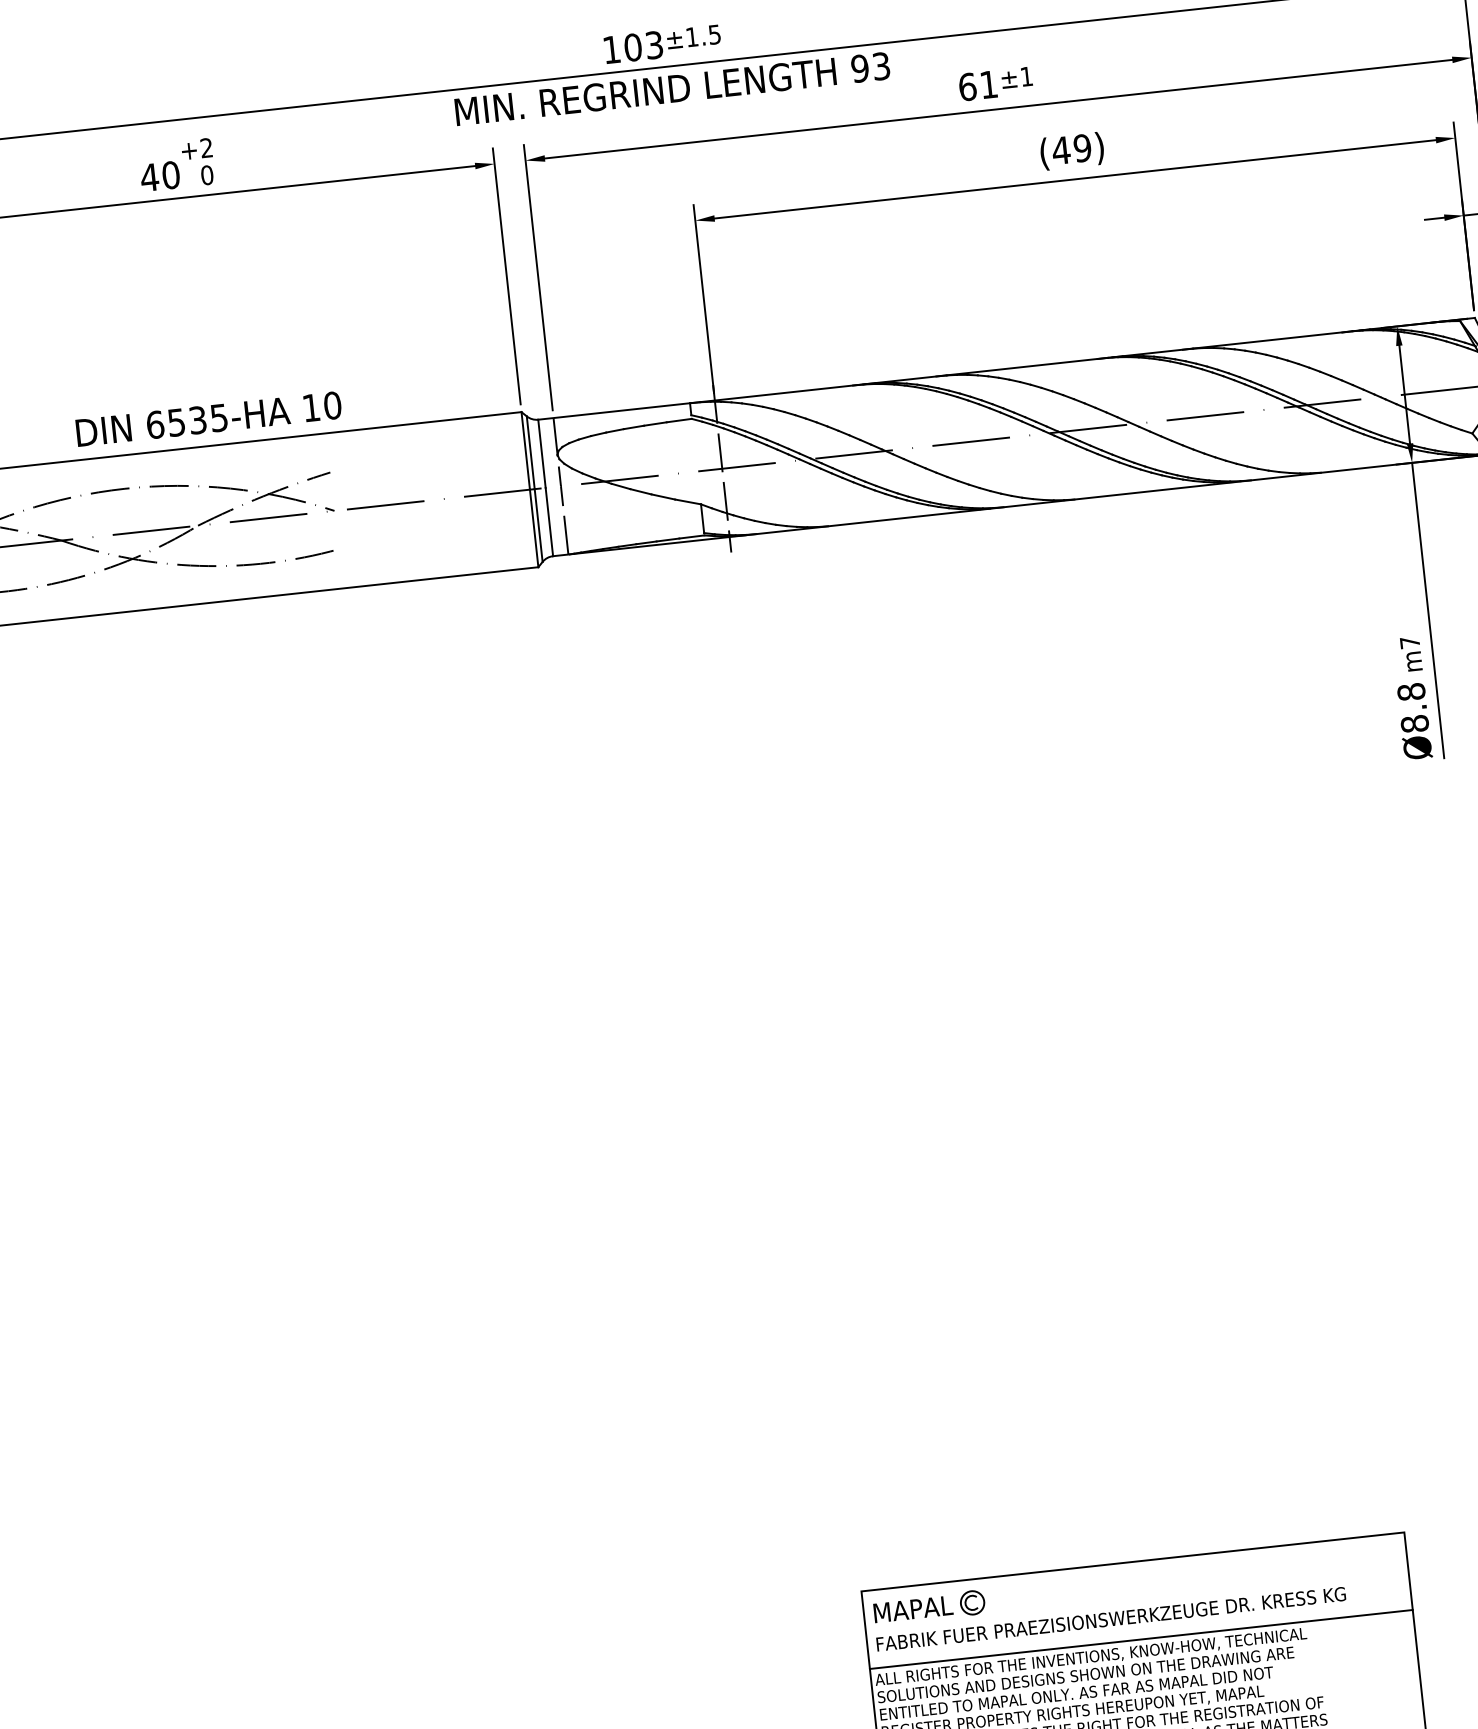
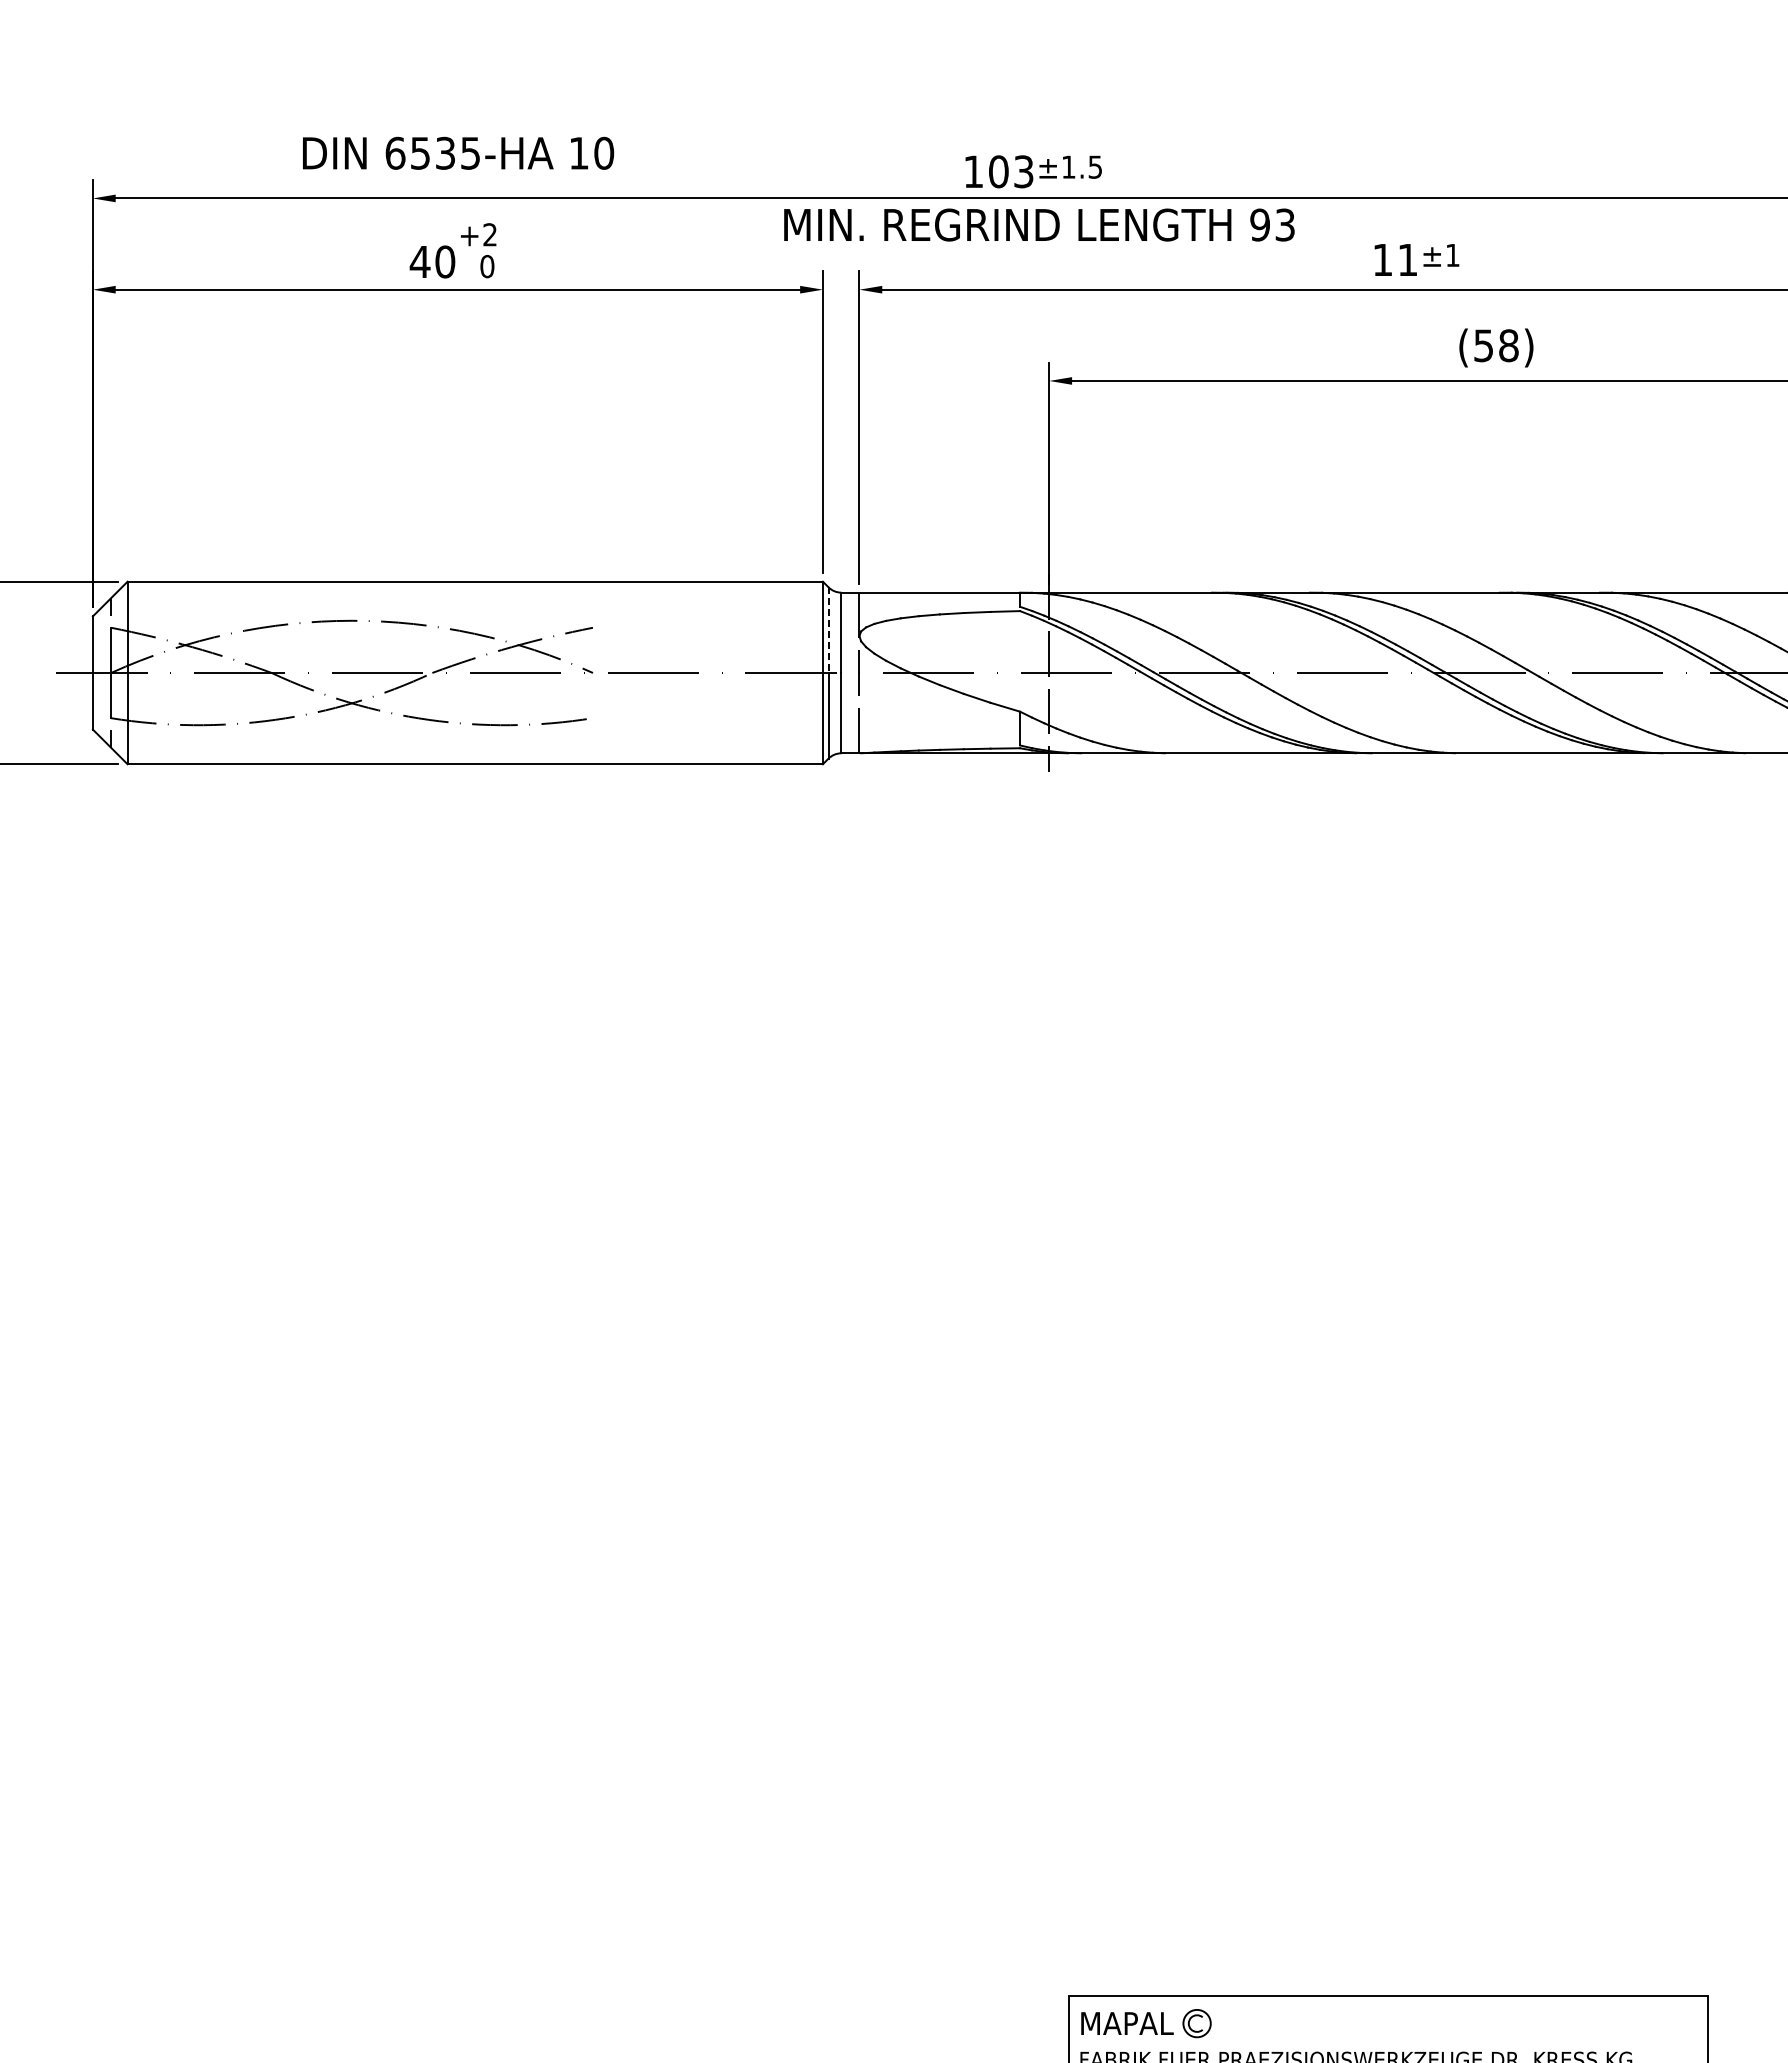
text: (967, 86) -> (1382, 259), 61 -> 11
text: (1071, 149) -> (1495, 345), (49) -> (58)
text: (208, 418) -> (458, 152), moved
line: (530, 453) -> (828, 630), solid -> dashed

